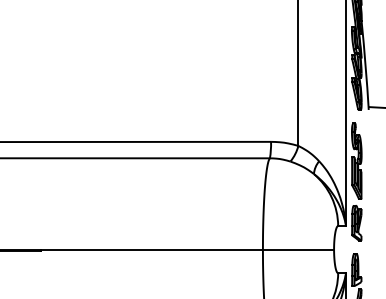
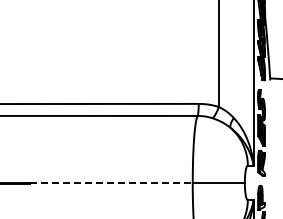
line: (153, 249) -> (112, 182), solid -> dashed

